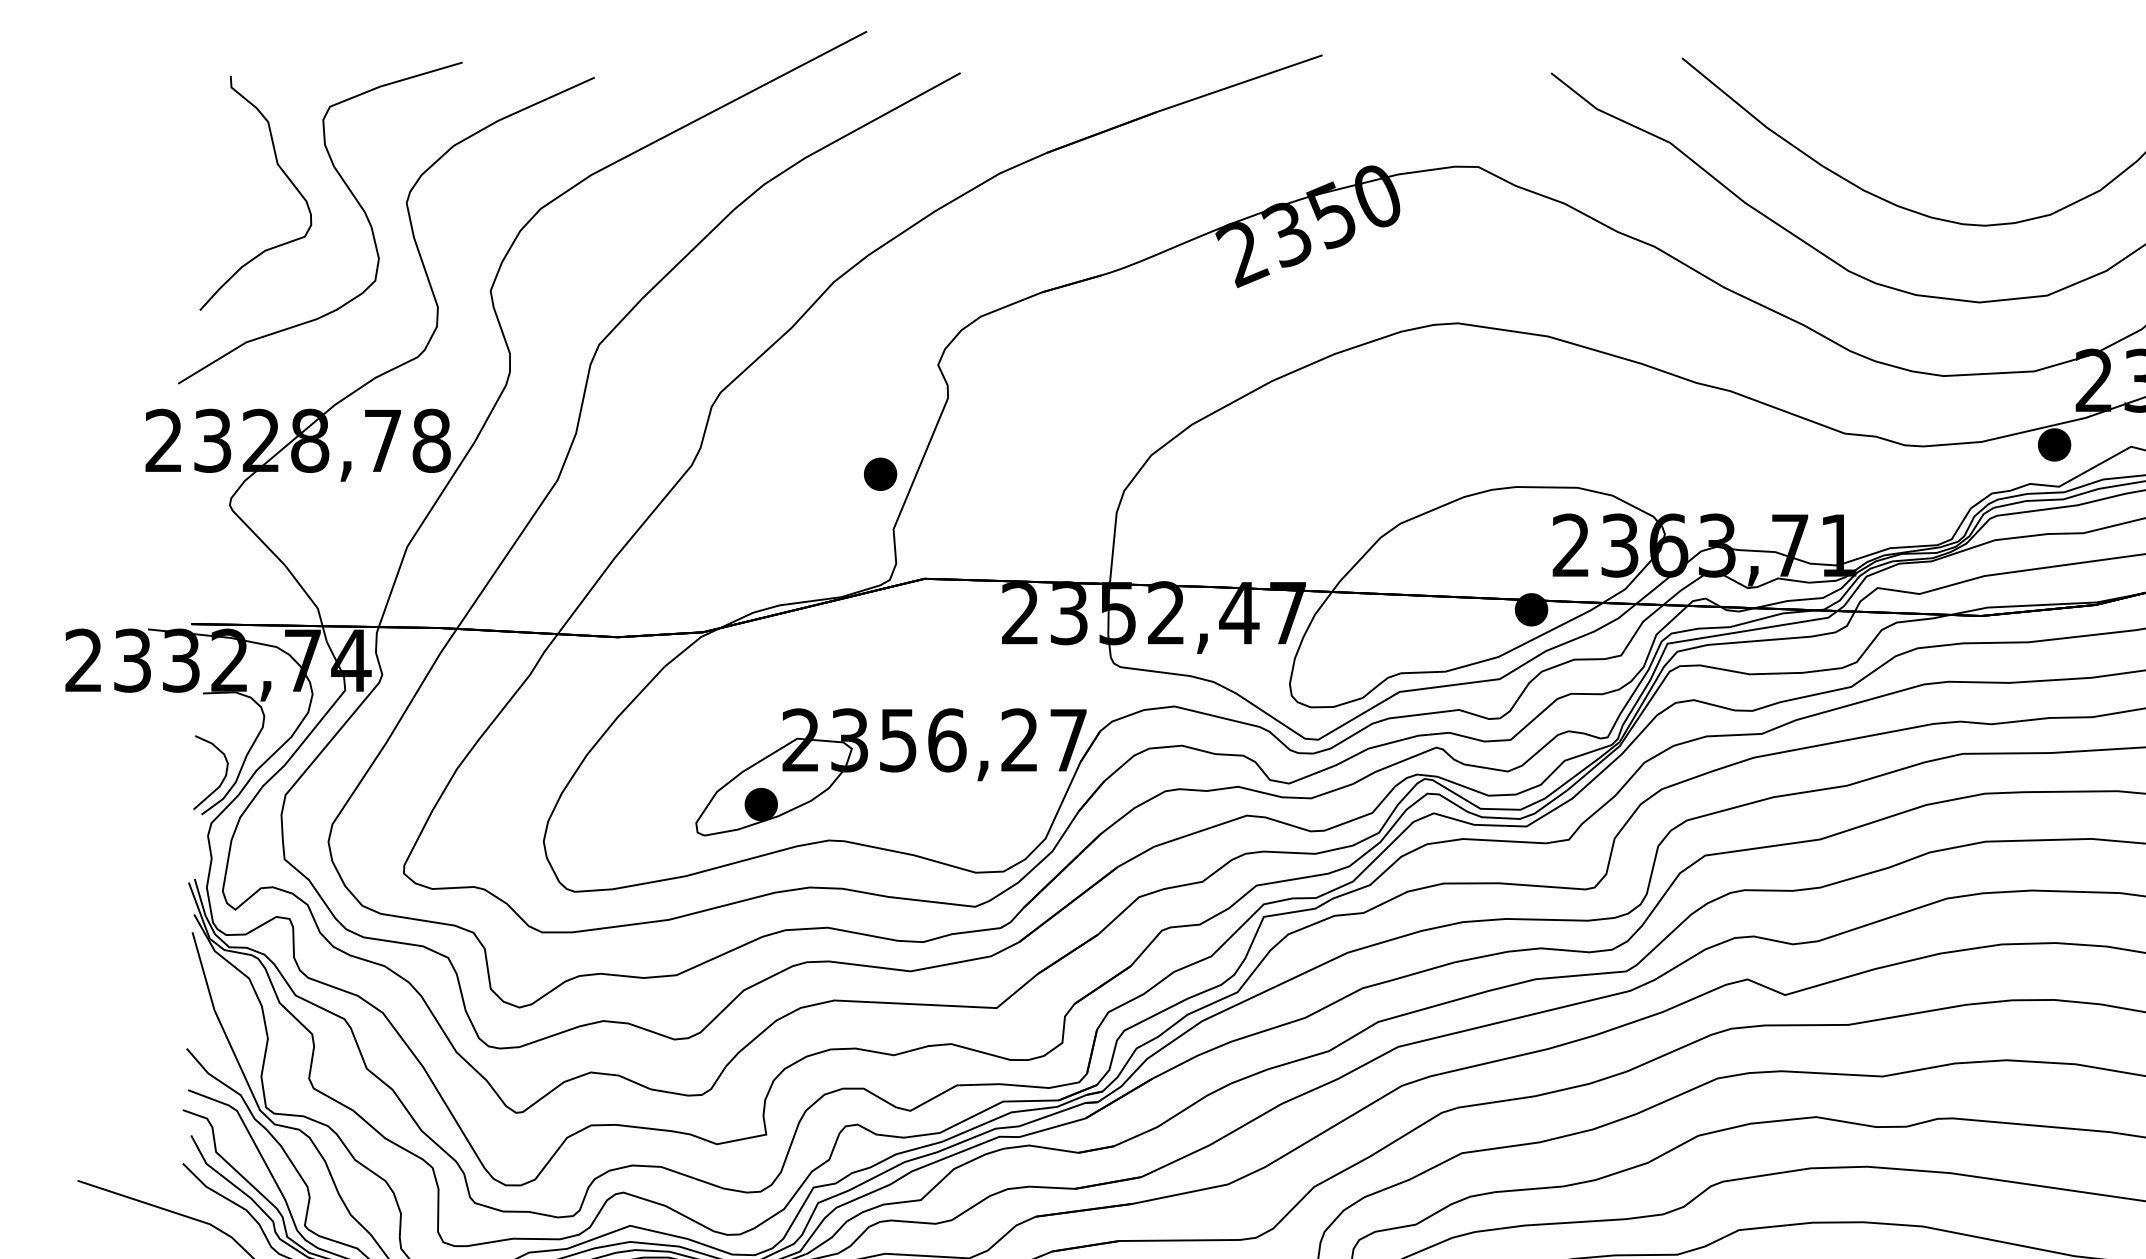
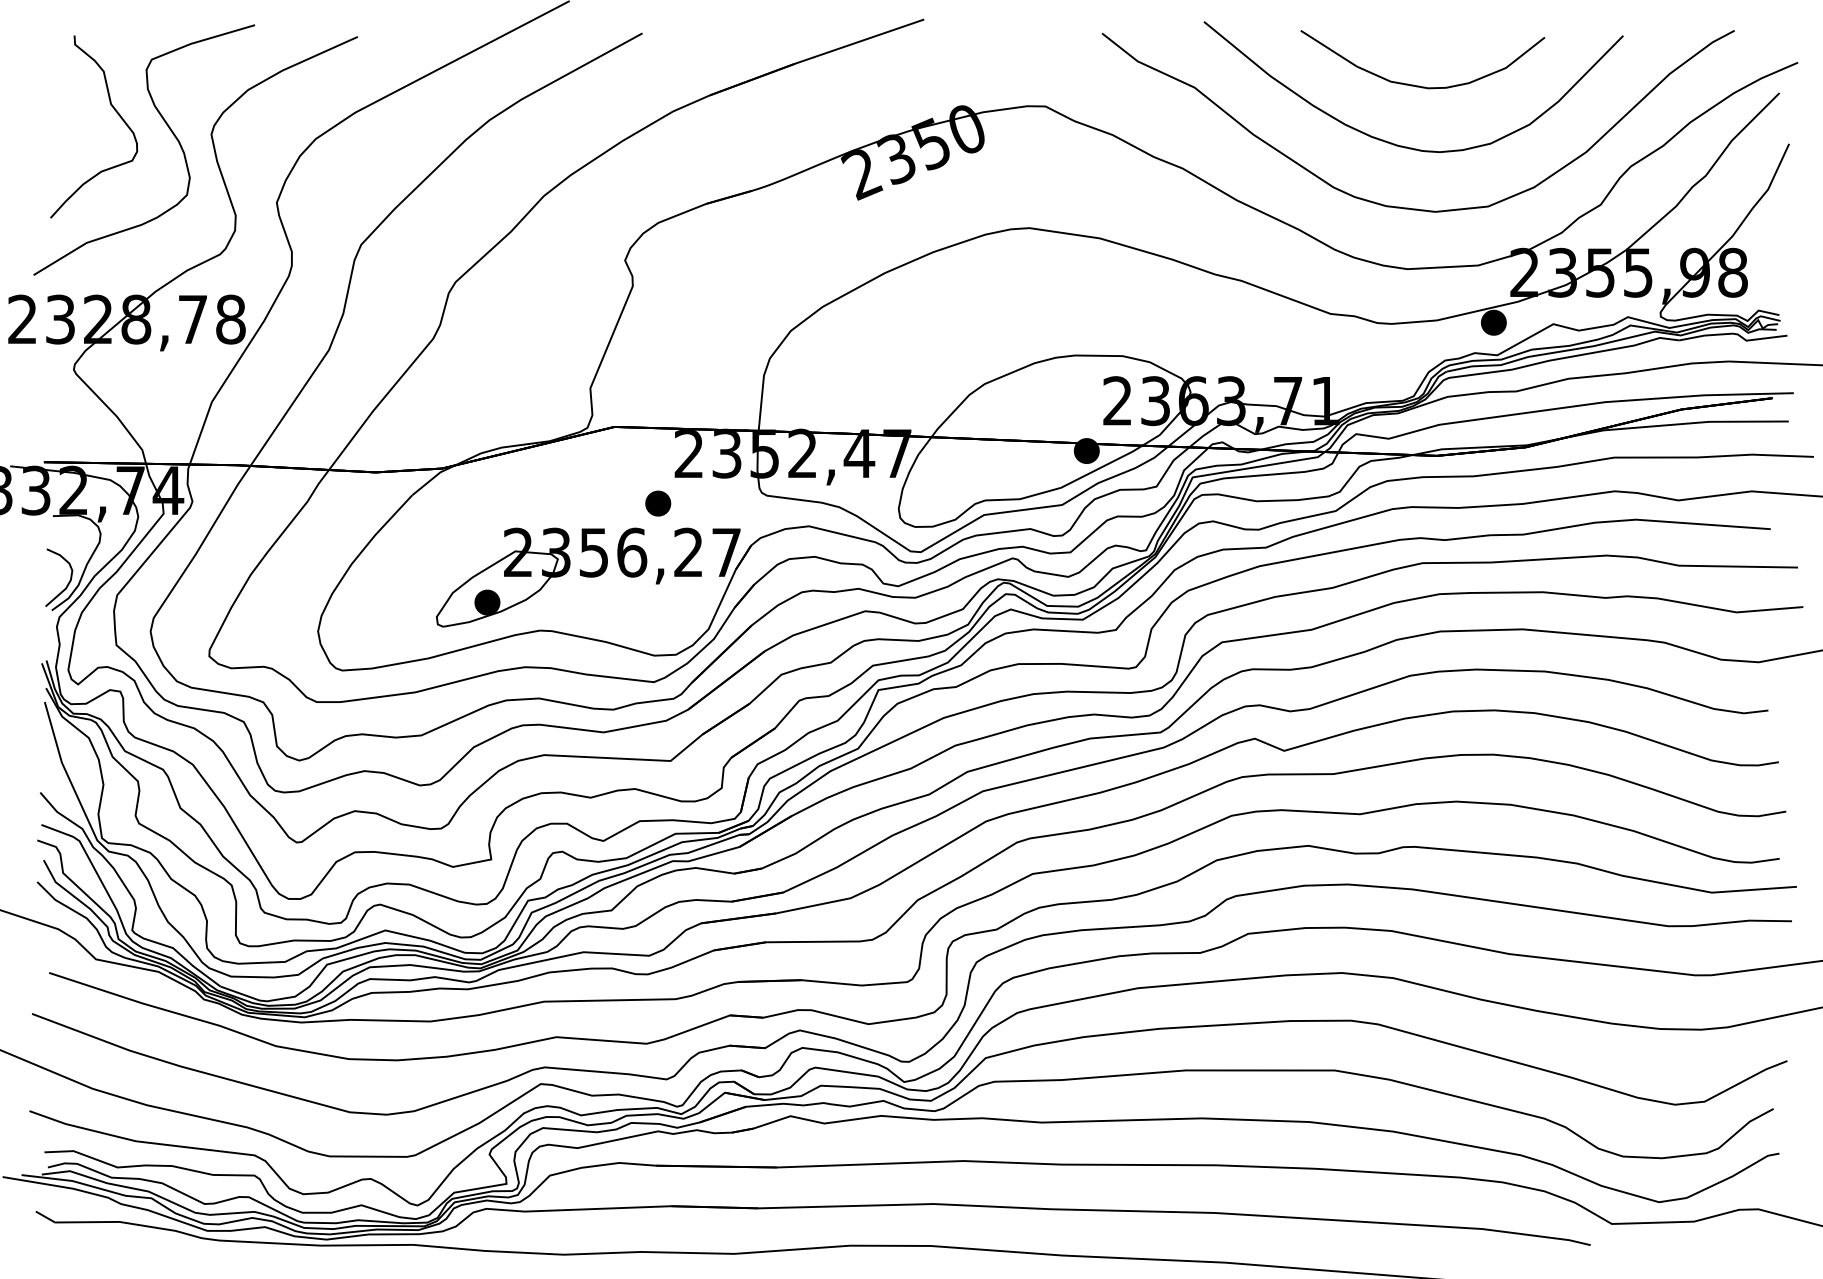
curve: (1959, 140) -> (1419, 85), added
part: (880, 474) -> (658, 503), moved

